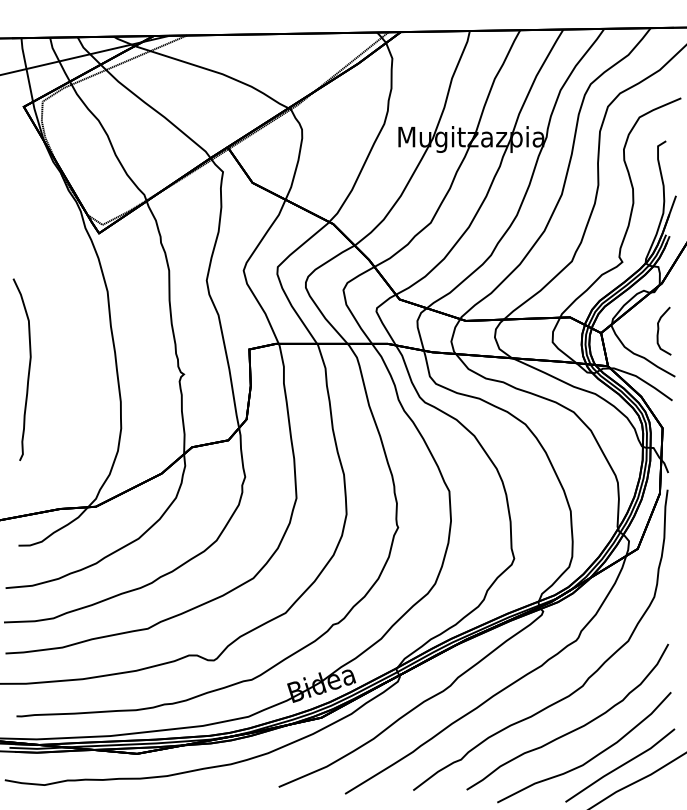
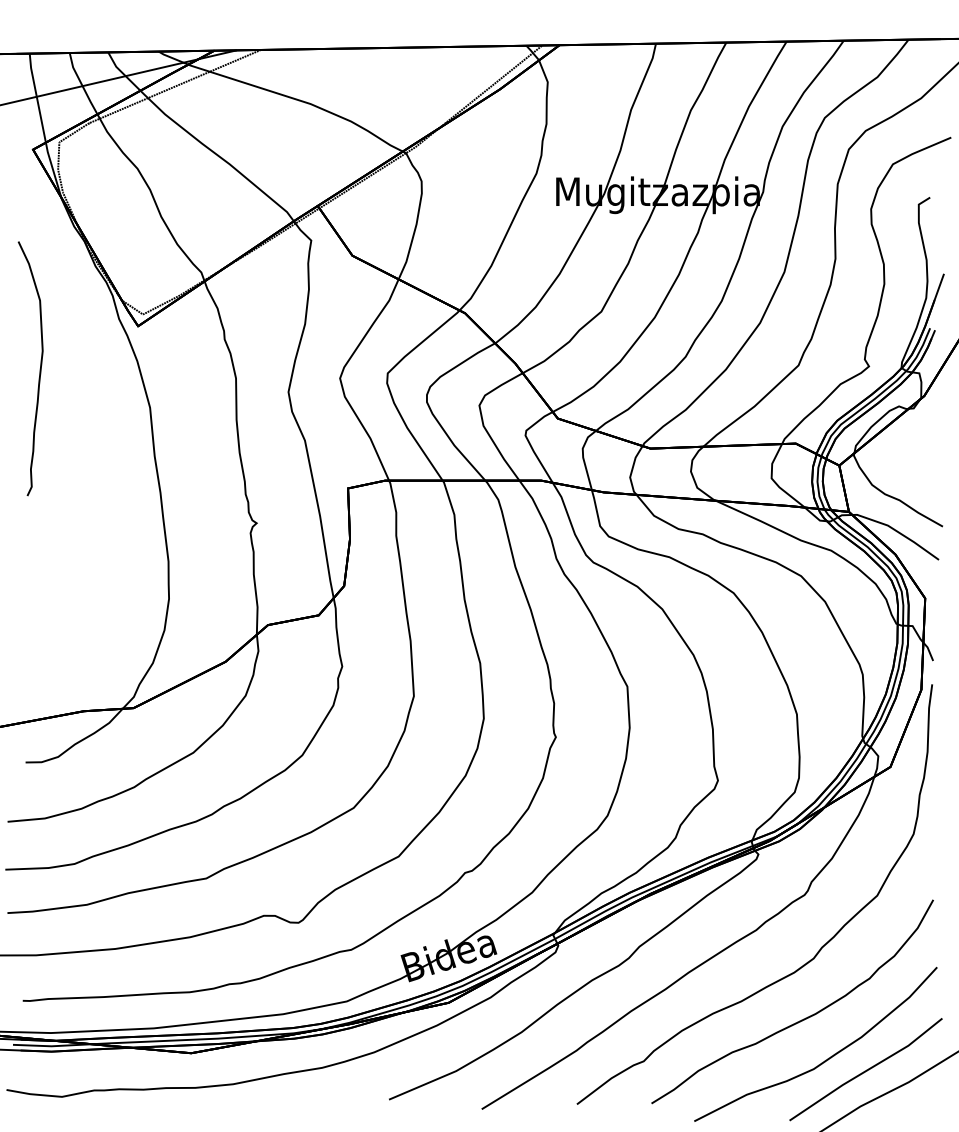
curve: (659, 328) -> (920, 459), removed
part: (28, 370) -> (39, 369), moved

